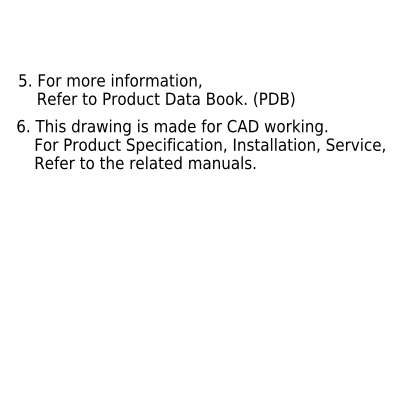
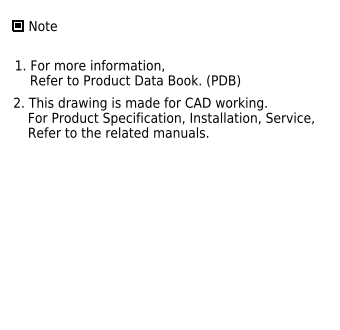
part: (42, 31) -> (34, 25), added
text: (22, 80) -> (18, 65), 5. -> 1.
text: (21, 125) -> (17, 102), 6. -> 2.

